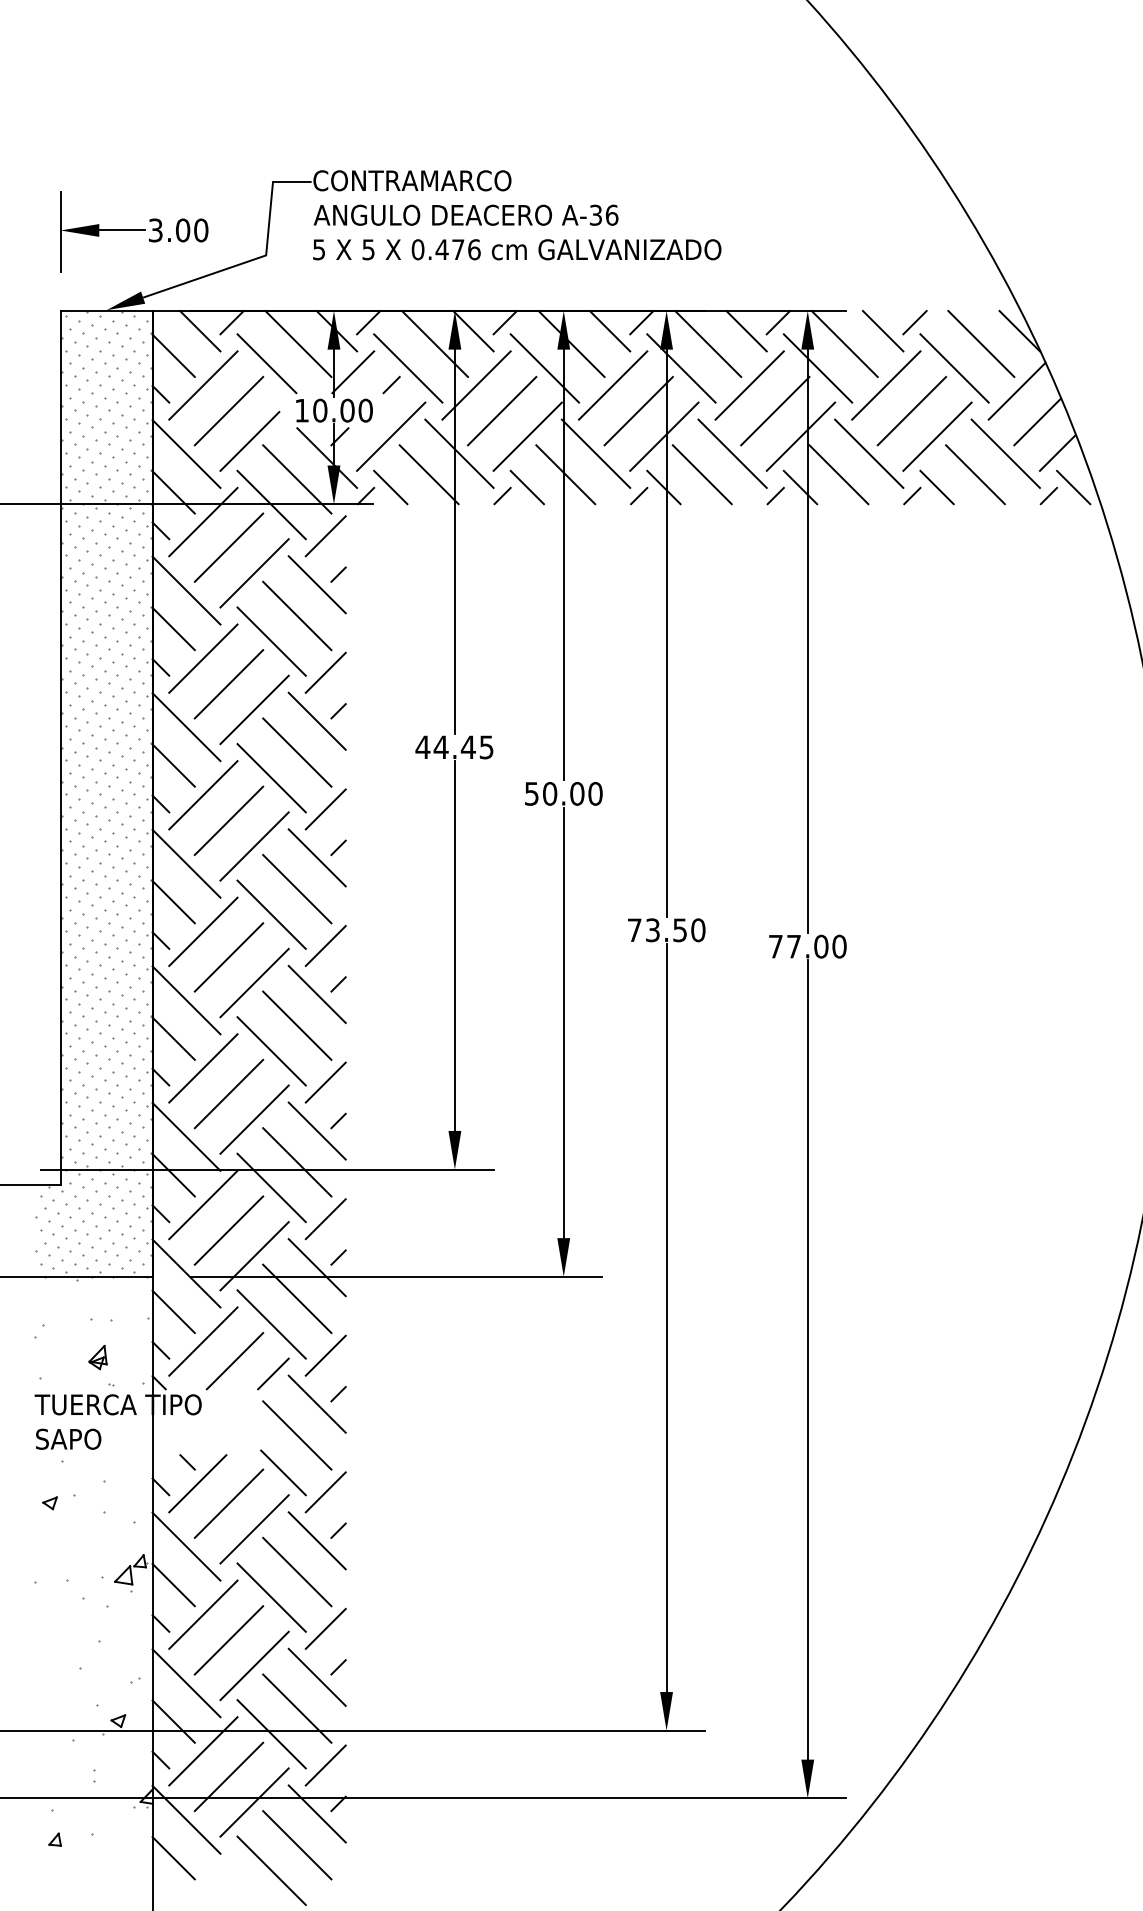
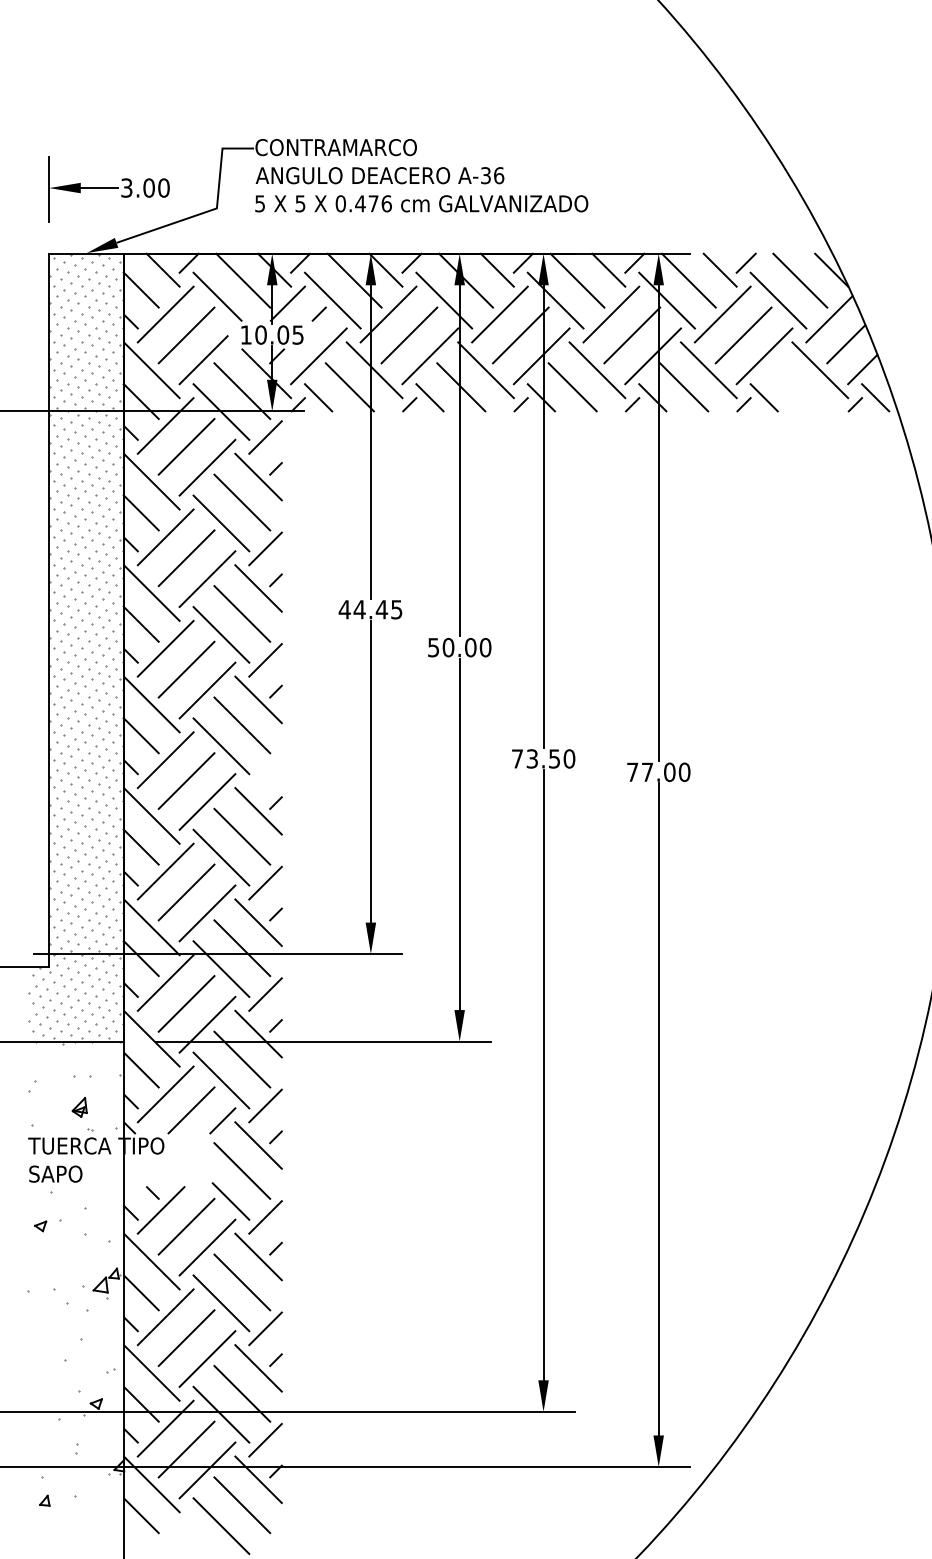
text: (364, 409) -> (297, 334), 10.00 -> 10.05
line: (975, 474) -> (795, 387), removed
line: (325, 945) -> (265, 771), removed

